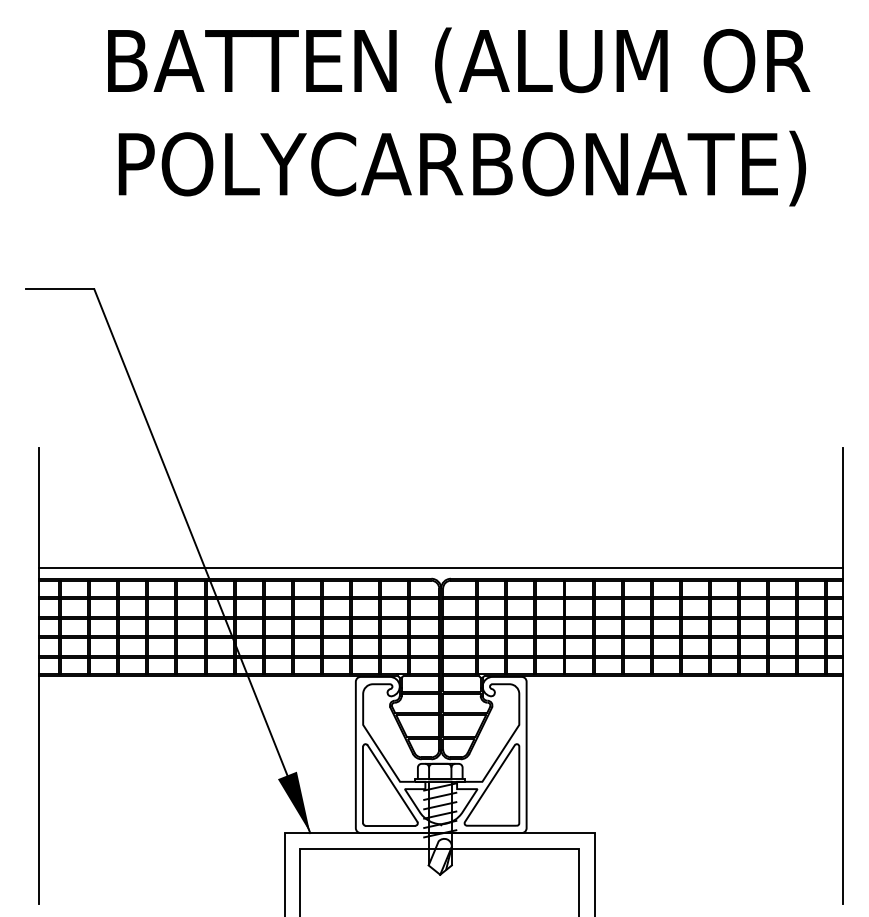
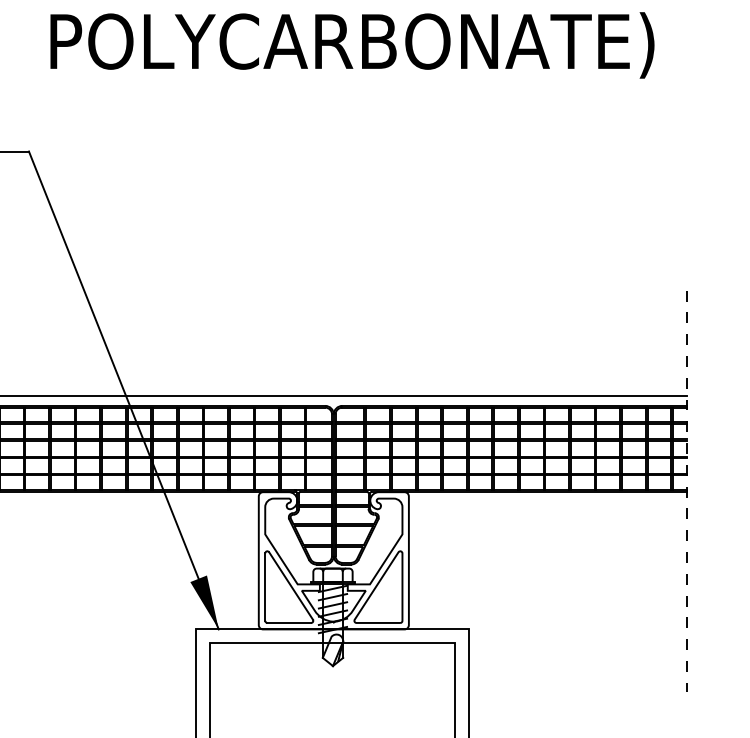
line: (843, 676) -> (687, 491), solid -> dashed

